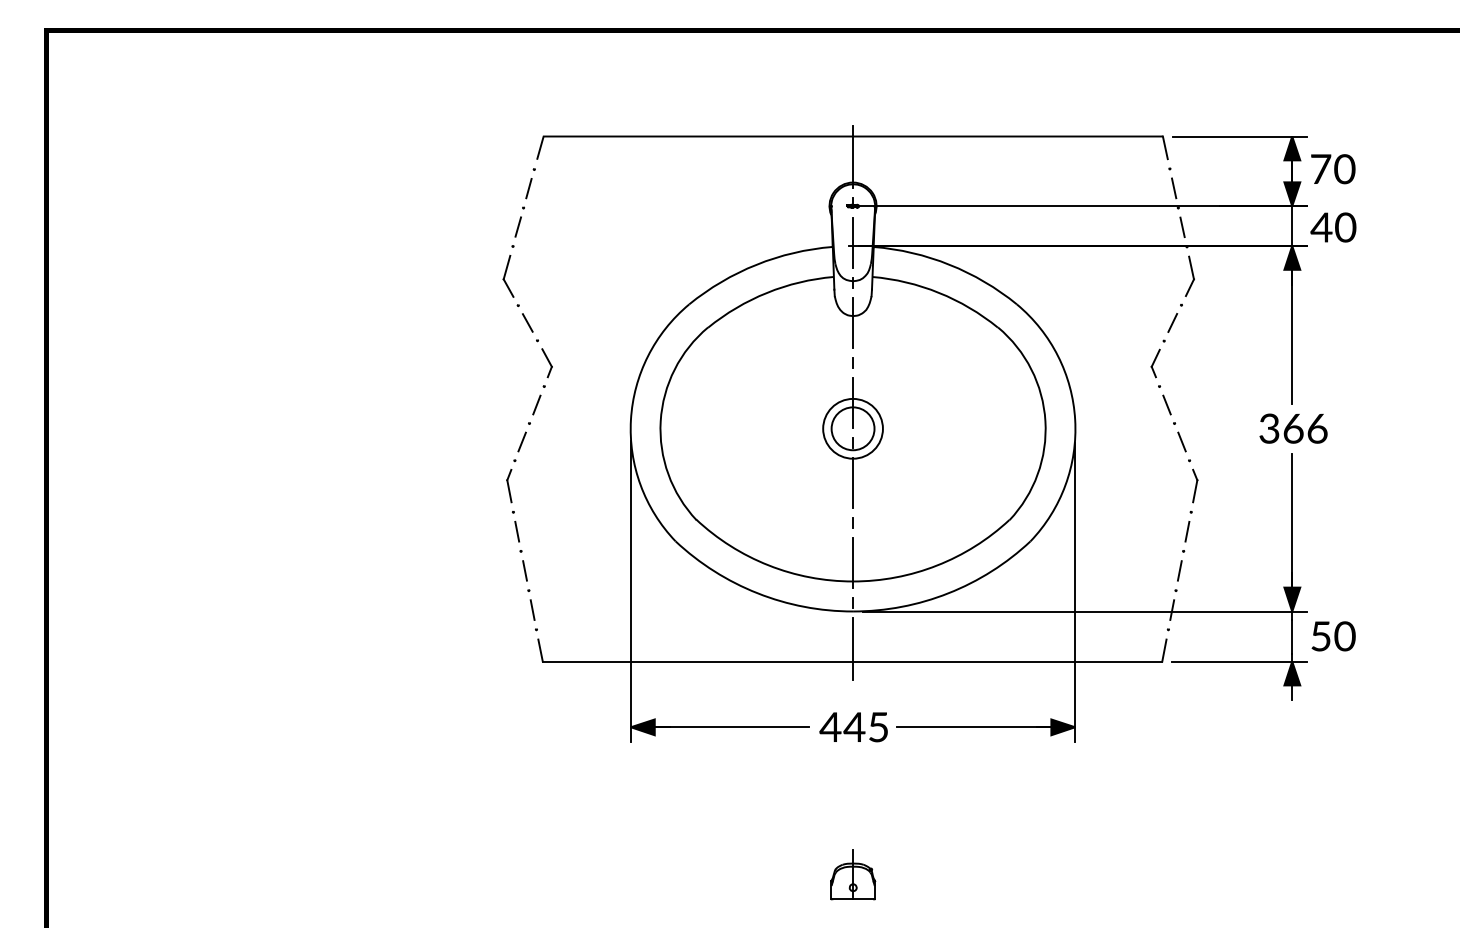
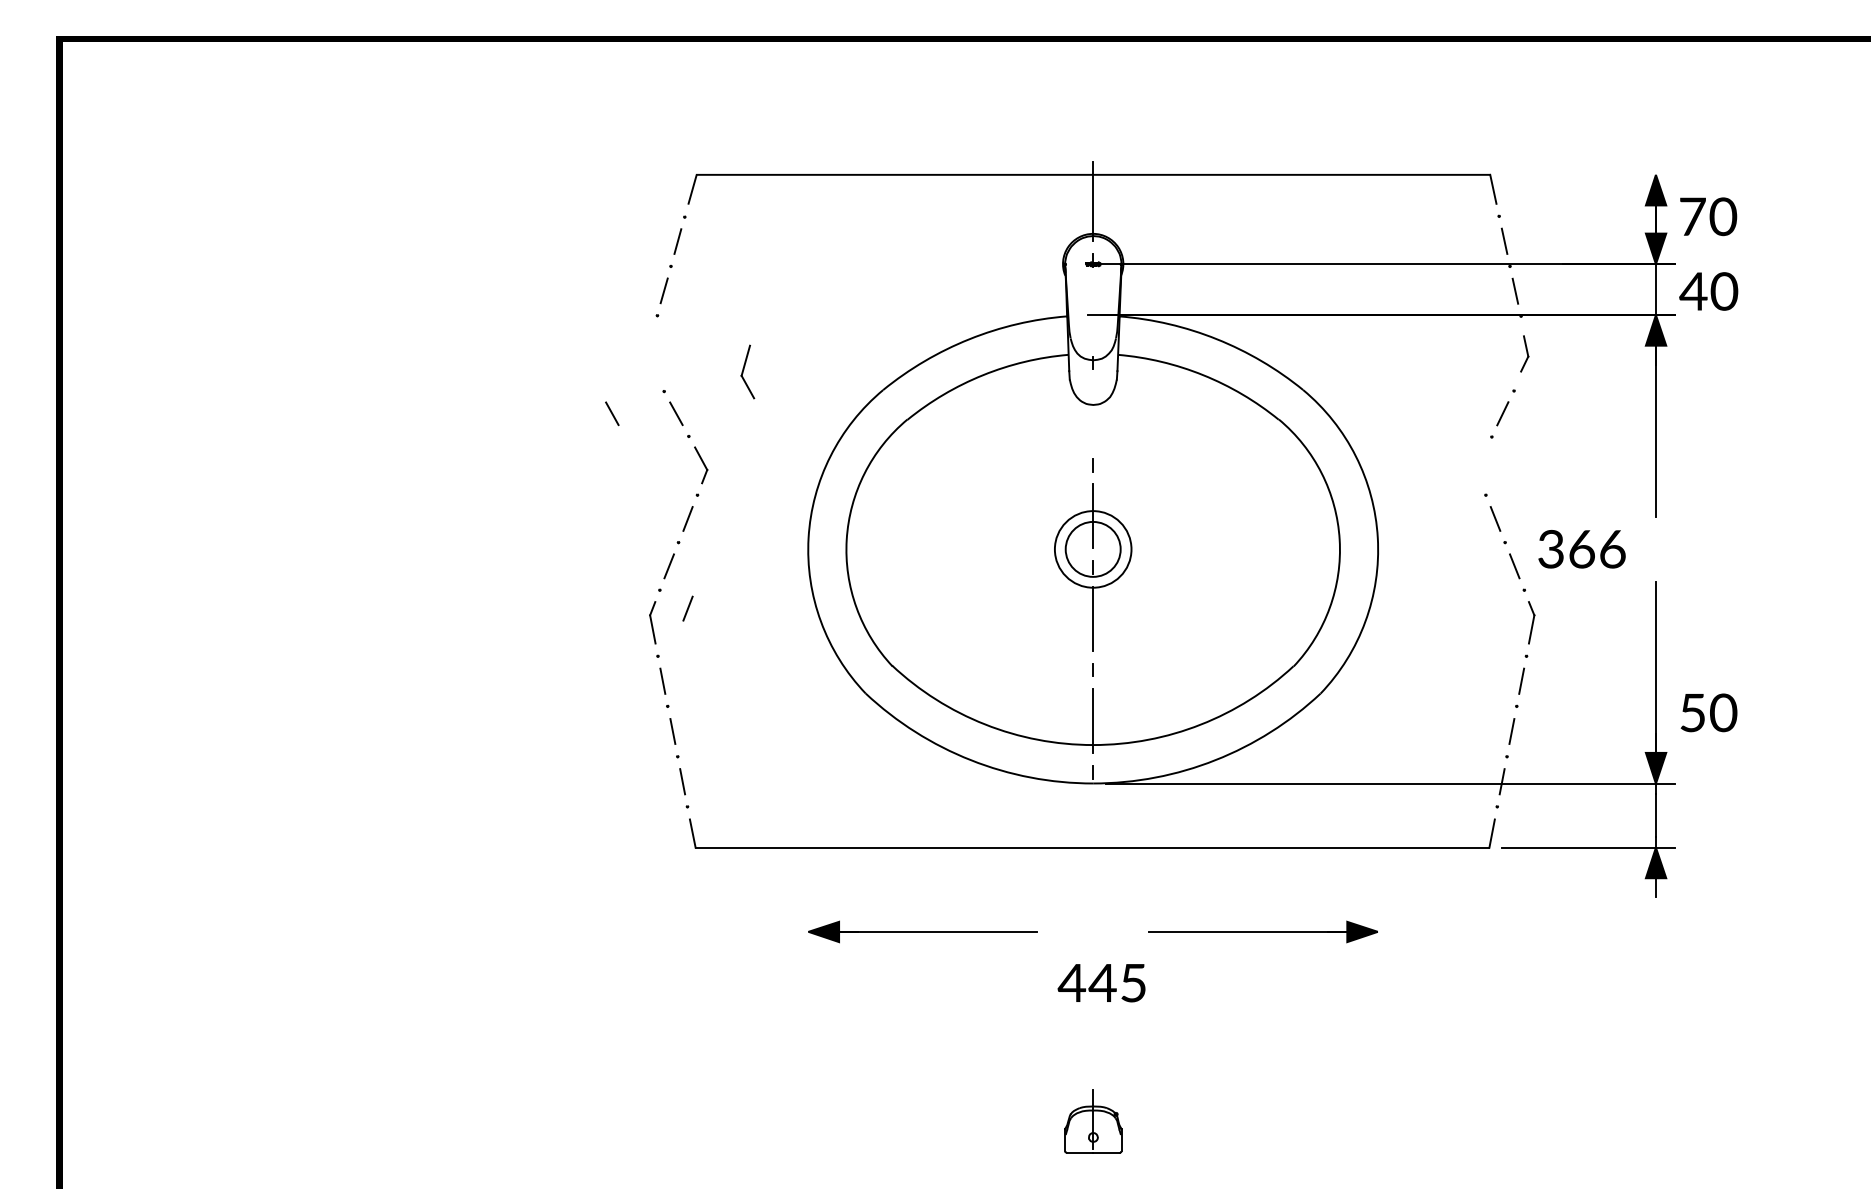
line: (1239, 136) -> (1588, 174), removed
line: (853, 243) -> (1093, 311), removed
part: (1189, 275) -> (1524, 352), size x0.7
part: (508, 276) -> (747, 372), moved
line: (477, 322) -> (611, 413), added
line: (853, 323) -> (1093, 414), removed
part: (1155, 363) -> (1480, 465), removed
text: (1293, 428) -> (1581, 549), moved
line: (536, 474) -> (687, 607), added
line: (630, 591) -> (808, 757), removed
line: (1075, 592) -> (1378, 759), removed
text: (1333, 636) -> (1708, 713), moved
line: (853, 648) -> (1093, 830), removed
text: (853, 727) -> (1101, 983), moved

